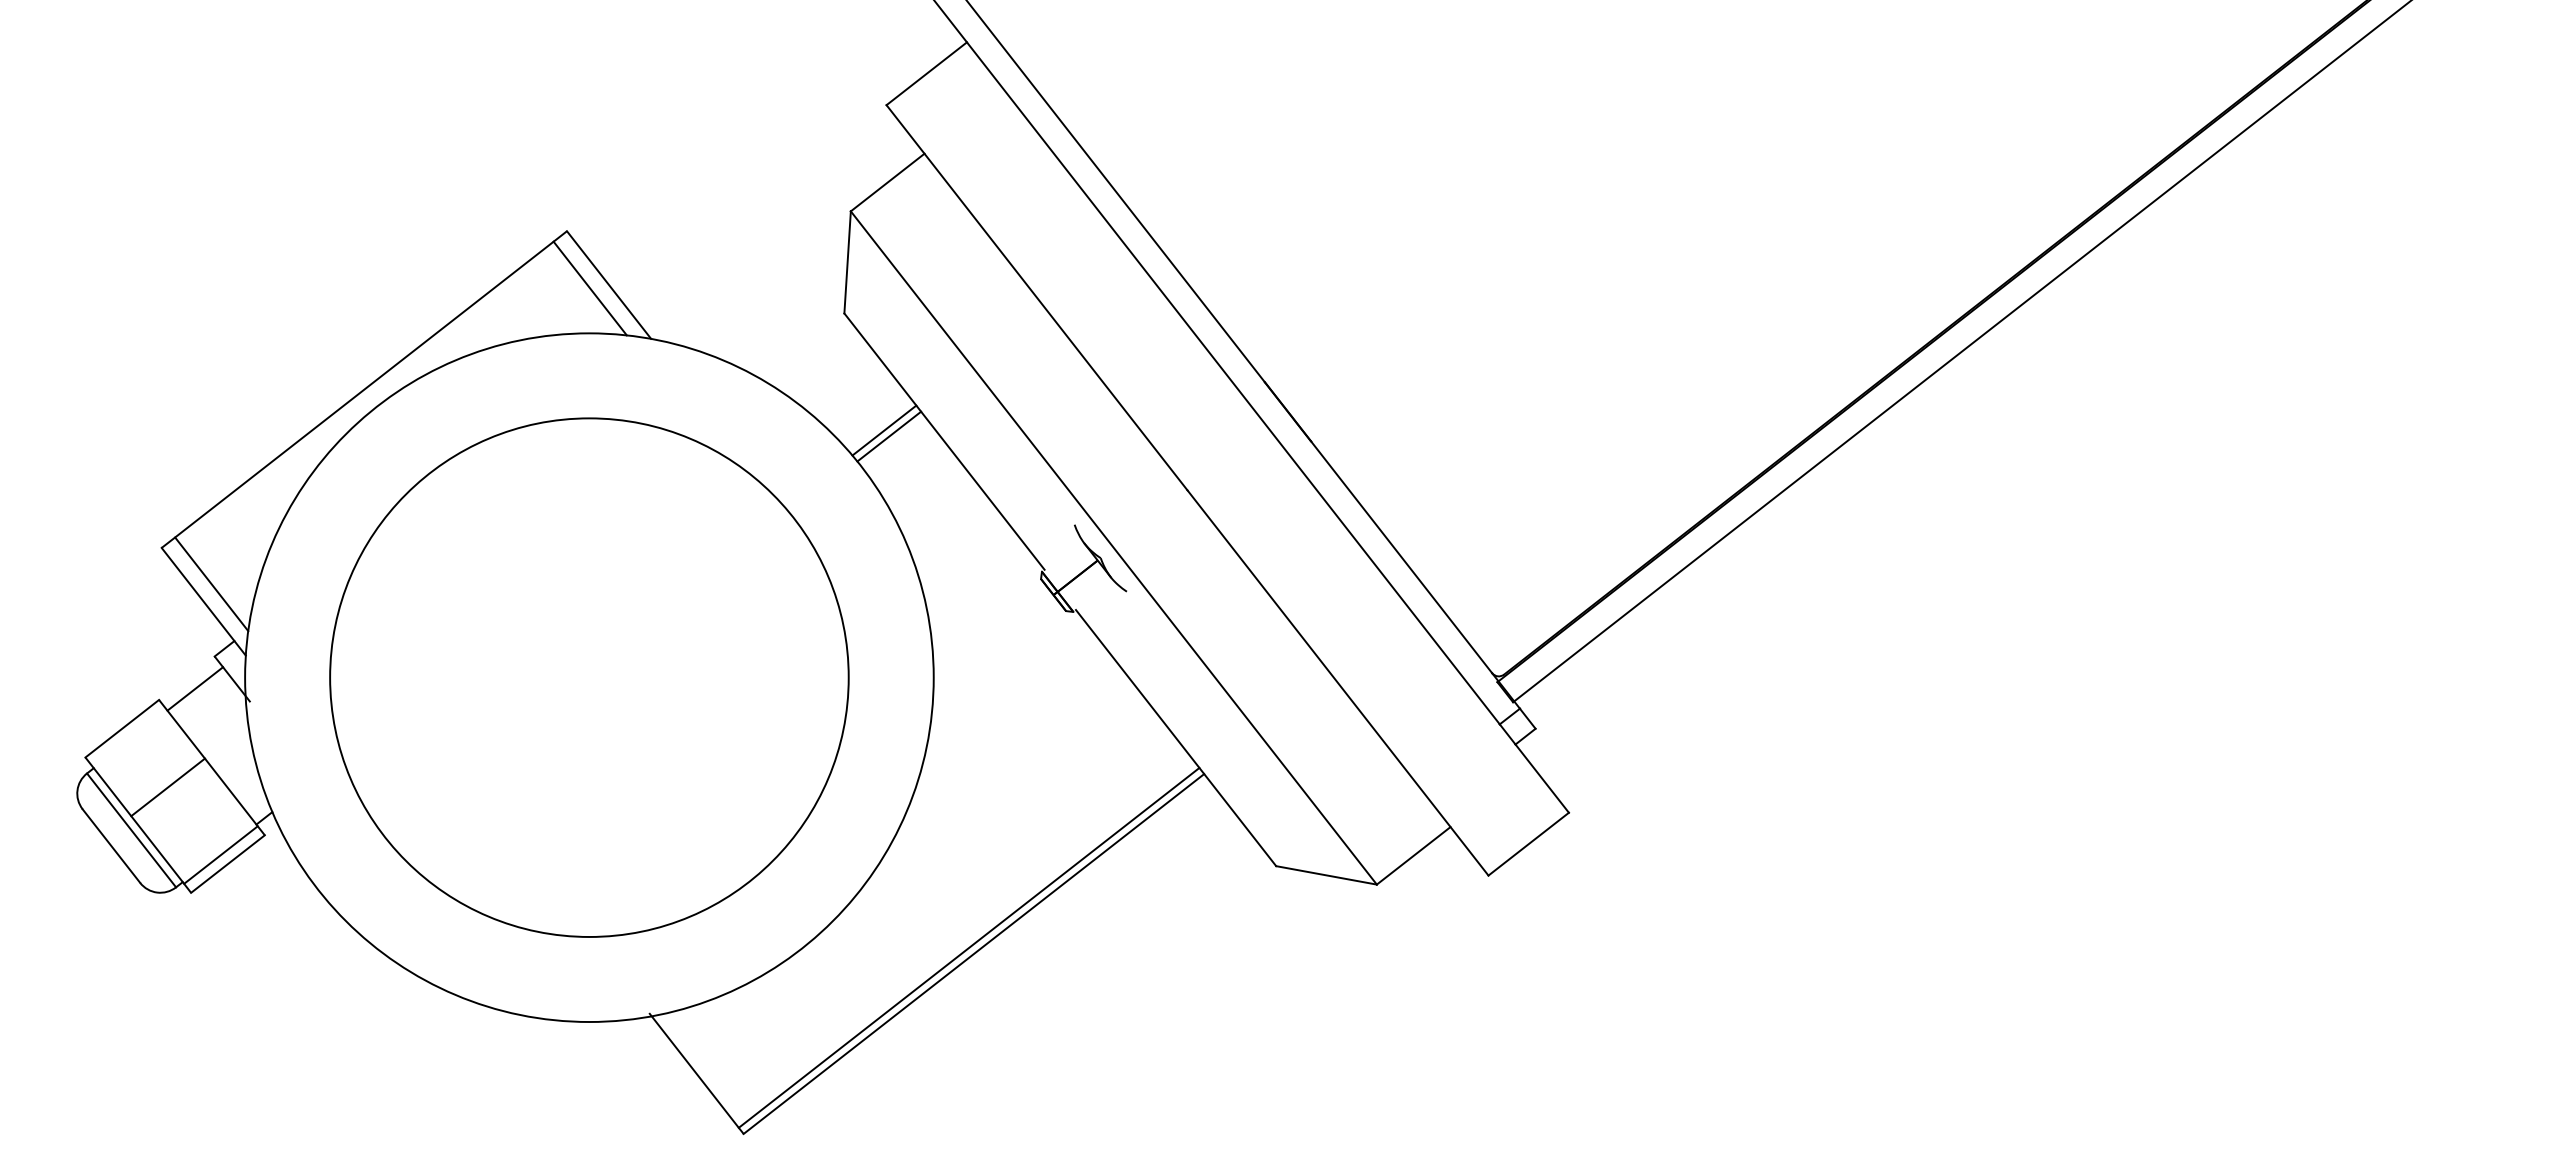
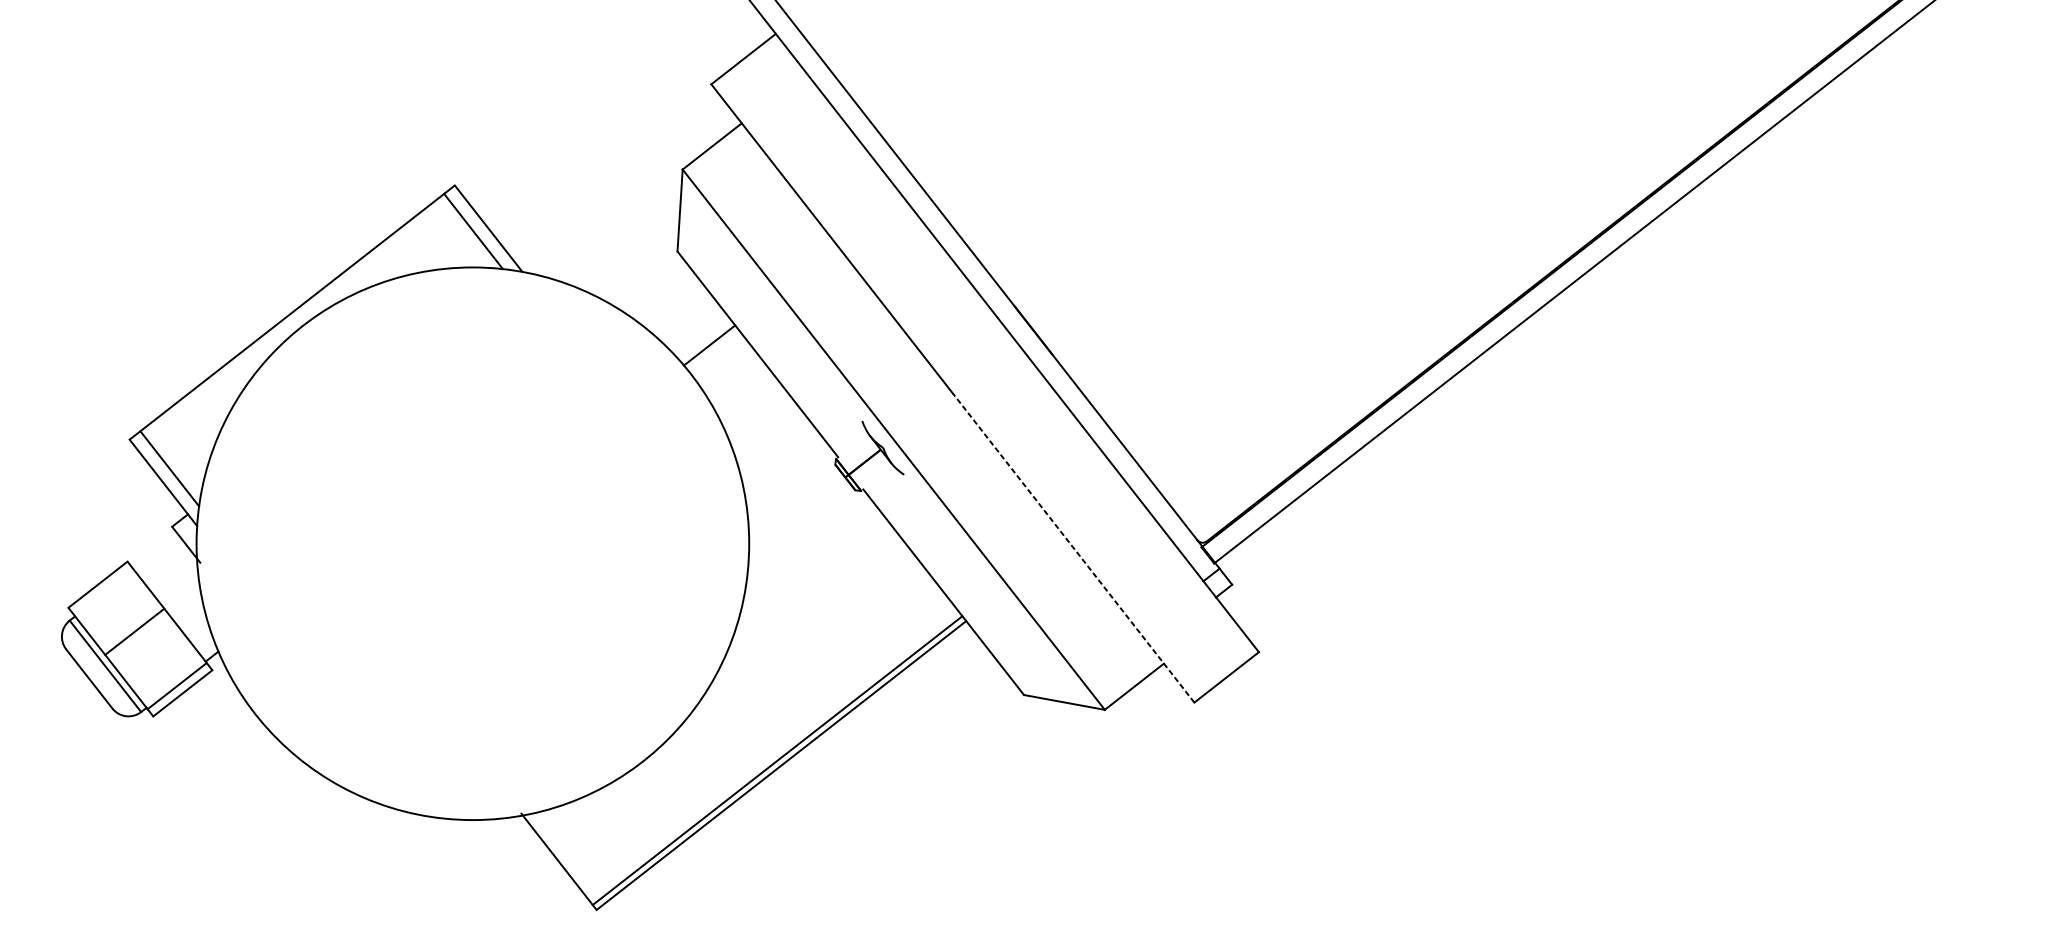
line: (889, 436) -> (713, 350), removed
circle: (589, 677) -> (472, 543), removed
line: (1337, 682) -> (1073, 547), solid -> dashed
line: (195, 688) -> (156, 552), removed

